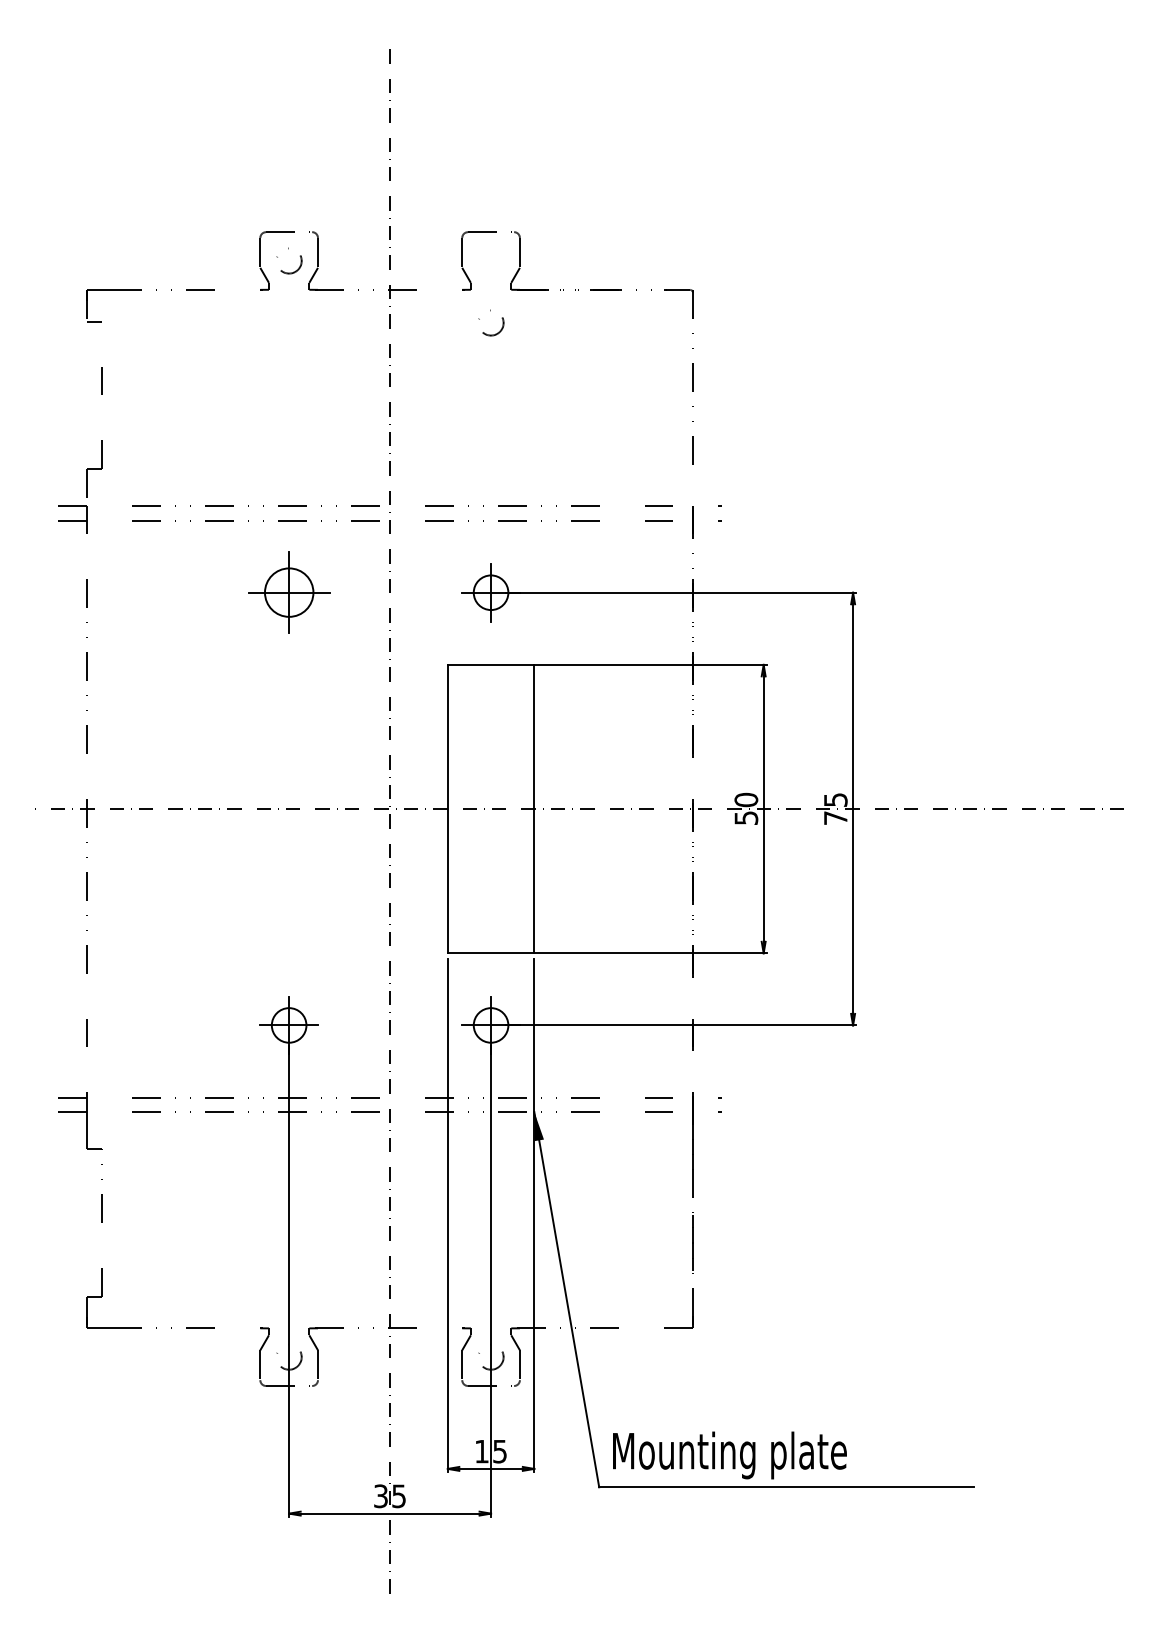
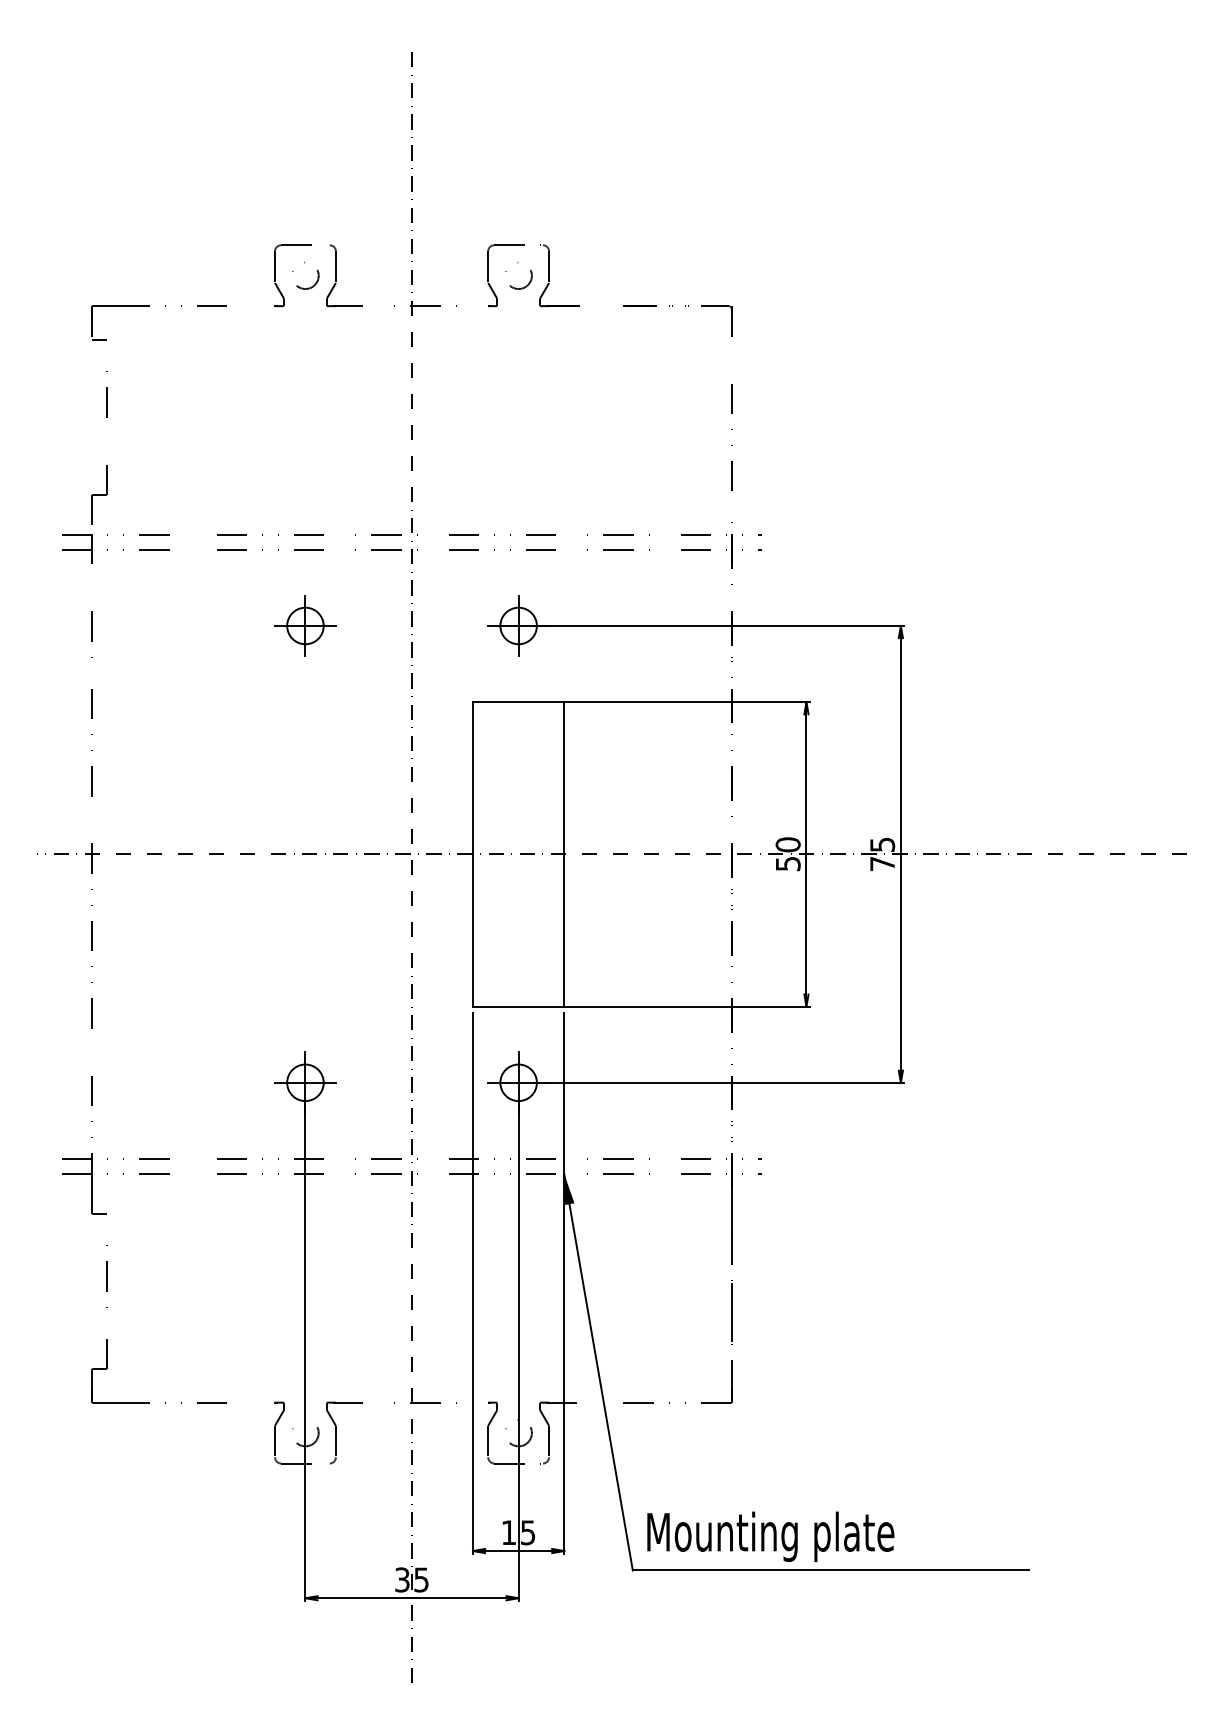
circle: (491, 322) -> (519, 275), moved
part: (288, 592) -> (304, 625), size x0.71

